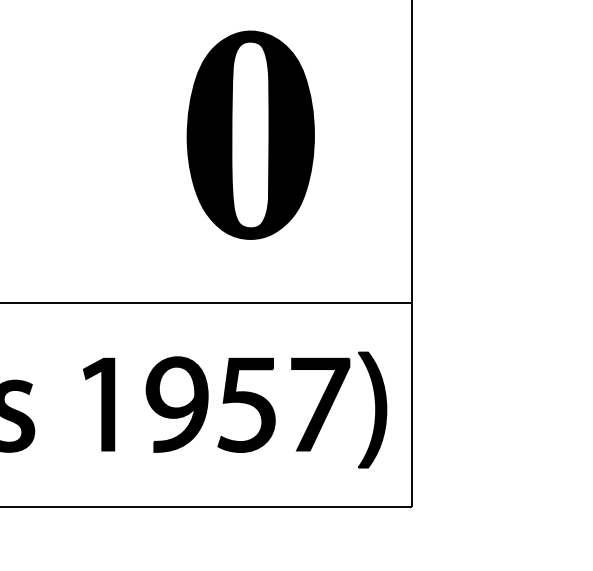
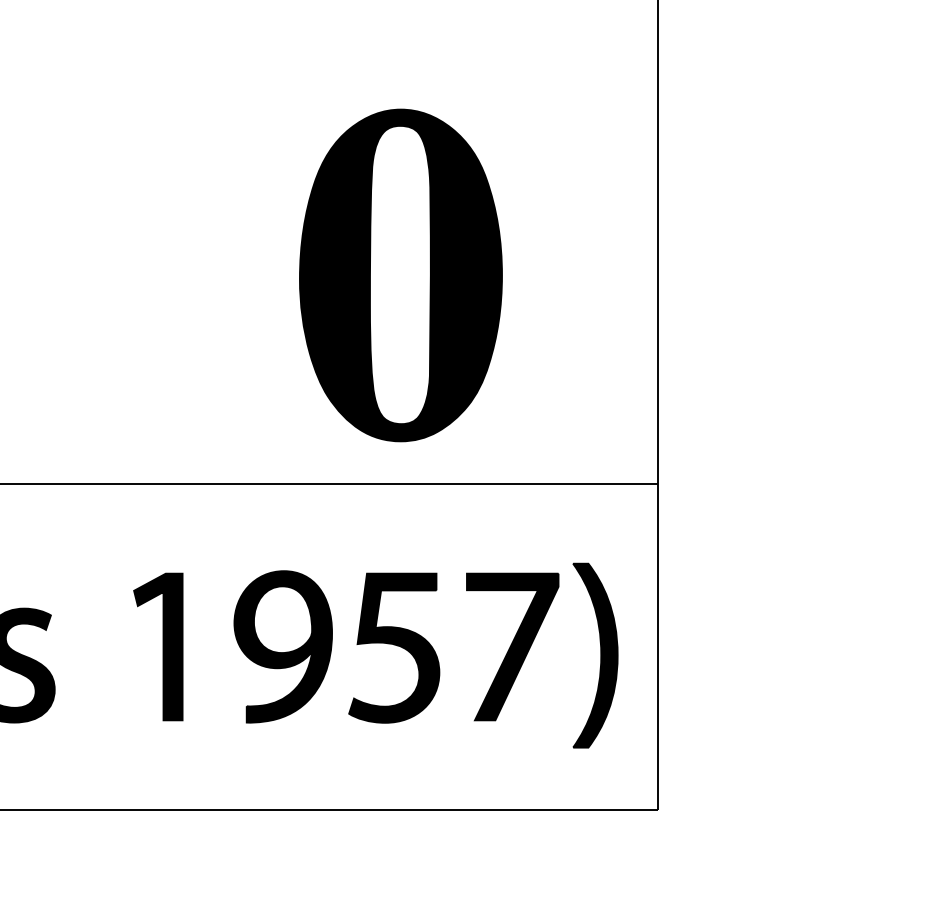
part: (250, 134) -> (400, 274), moved

